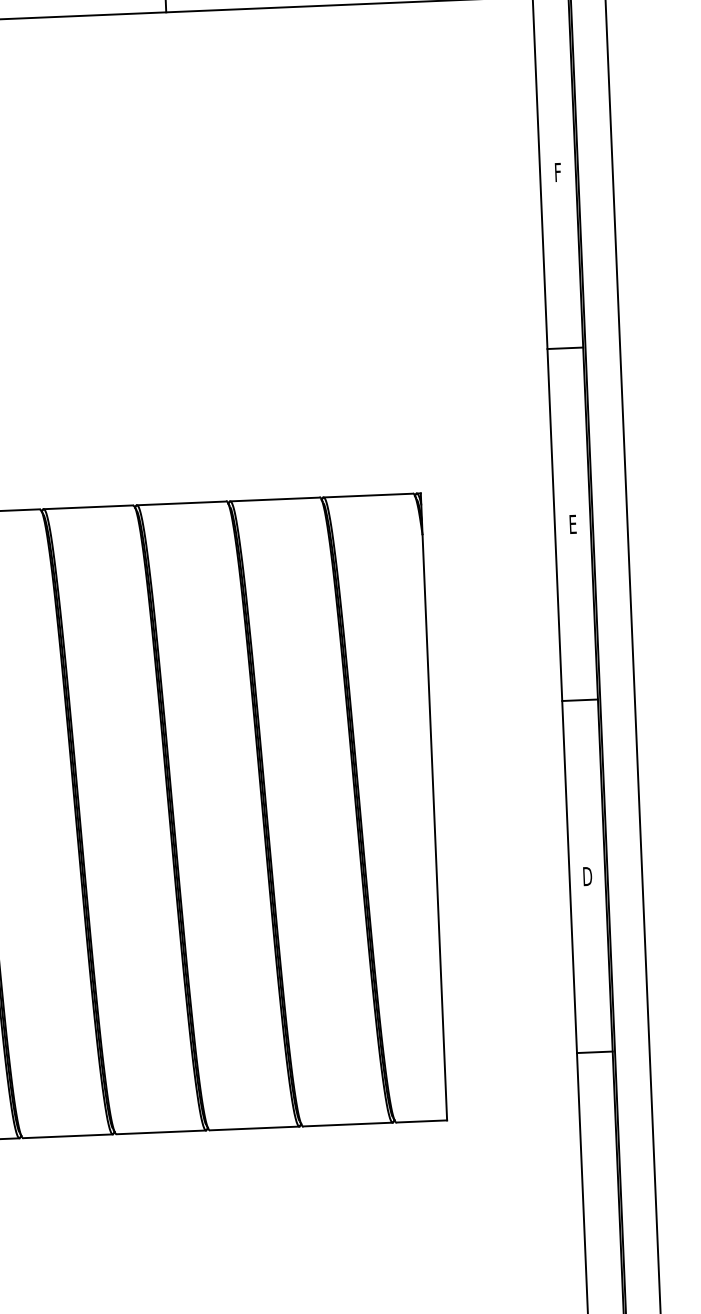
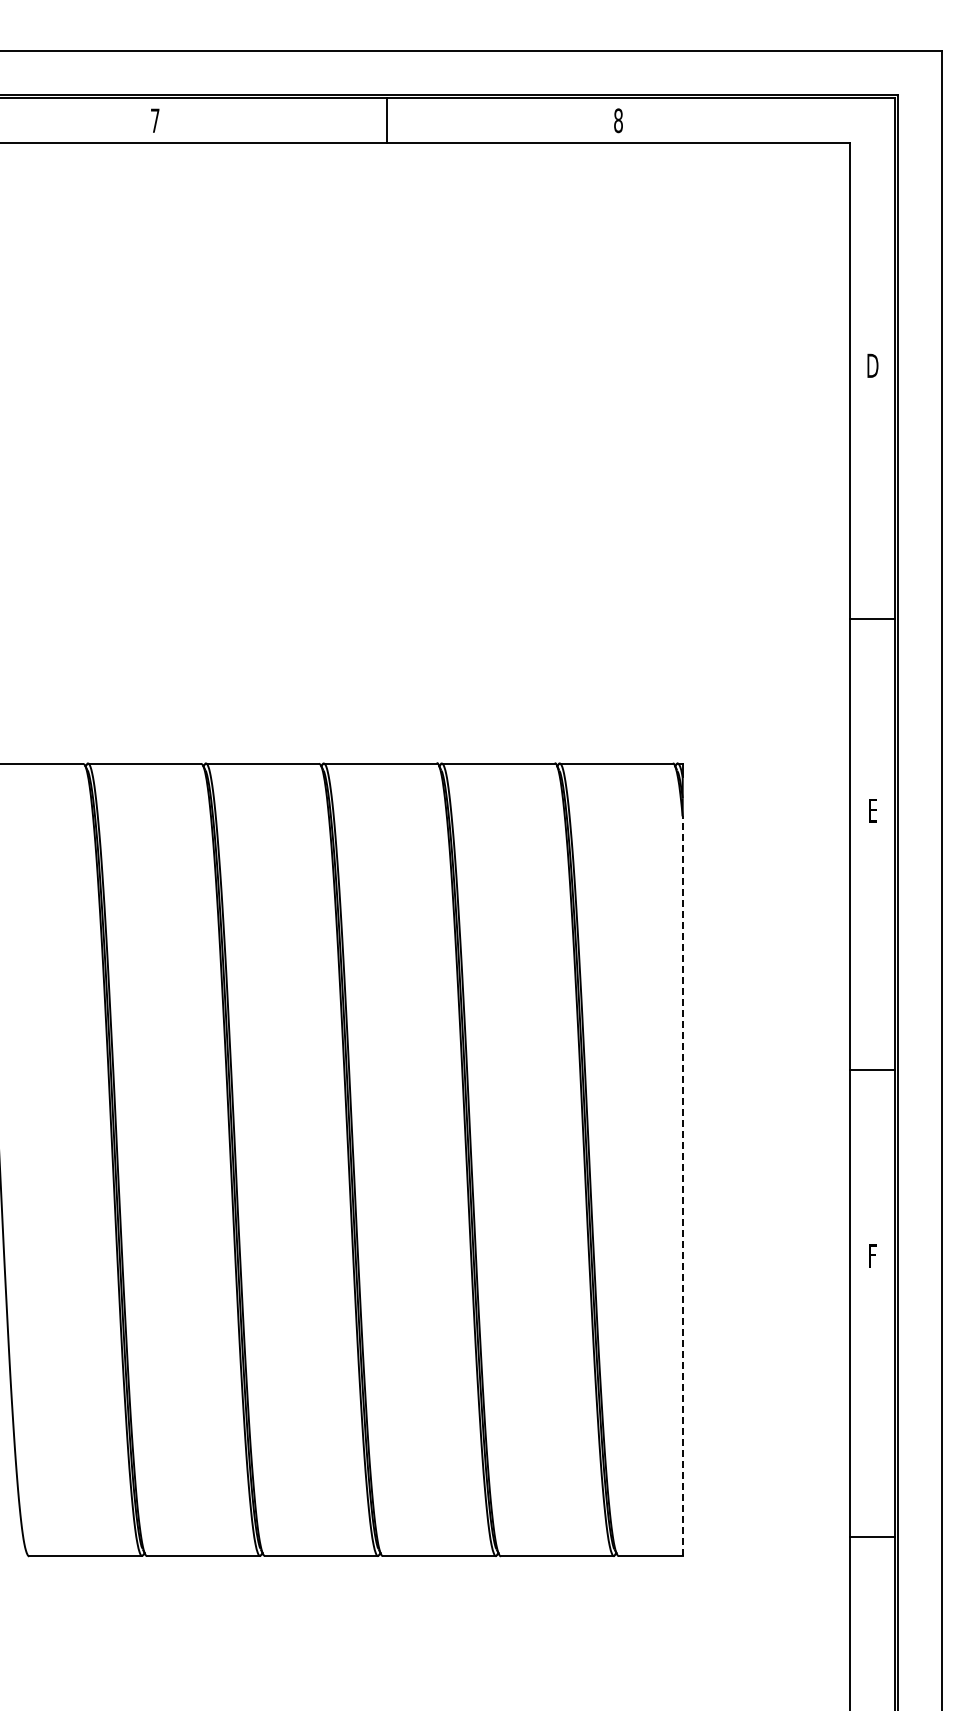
text: (557, 172) -> (872, 365), F -> D
line: (565, 348) -> (872, 619), moved
line: (579, 699) -> (872, 1069), moved
line: (434, 828) -> (682, 1186), solid -> dashed
text: (587, 876) -> (872, 1255), D -> F
line: (594, 1051) -> (872, 1536), moved

